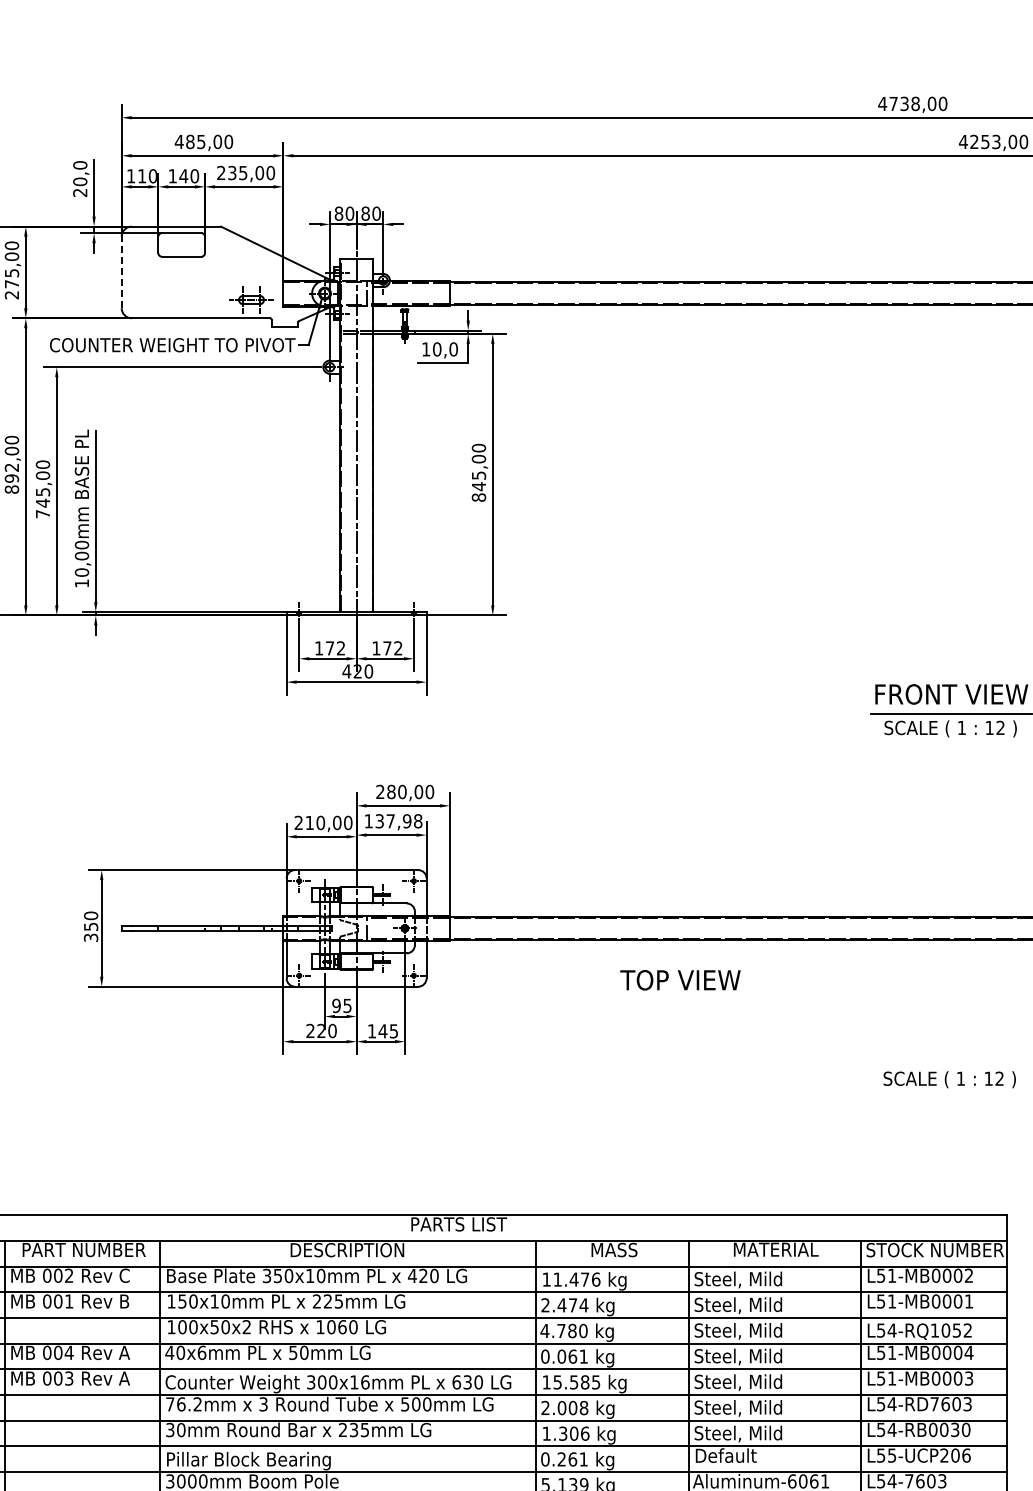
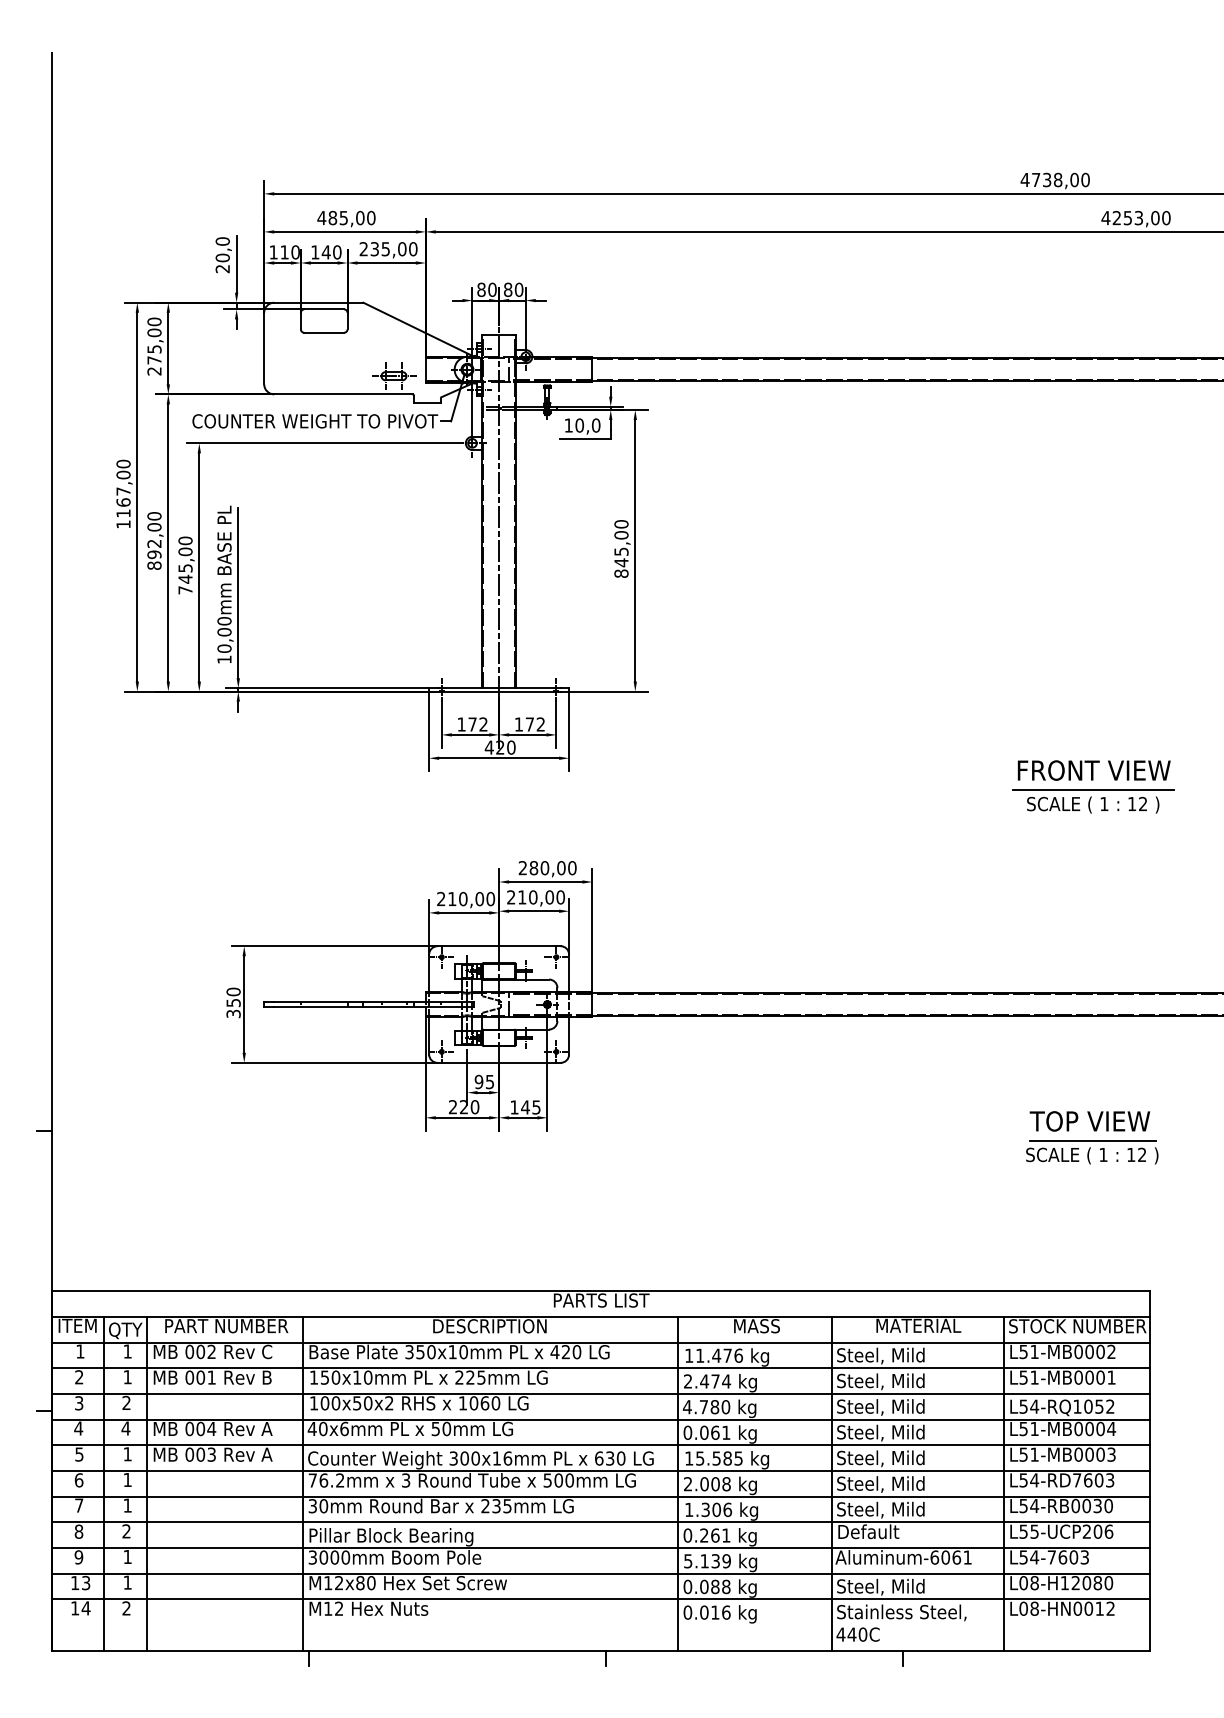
line: (121, 272) -> (264, 348), dashed -> solid
text: (393, 821) -> (536, 897), 137,98 -> 210,00
text: (679, 980) -> (1089, 1121), moved
line: (949, 1065) -> (1092, 1141), added

